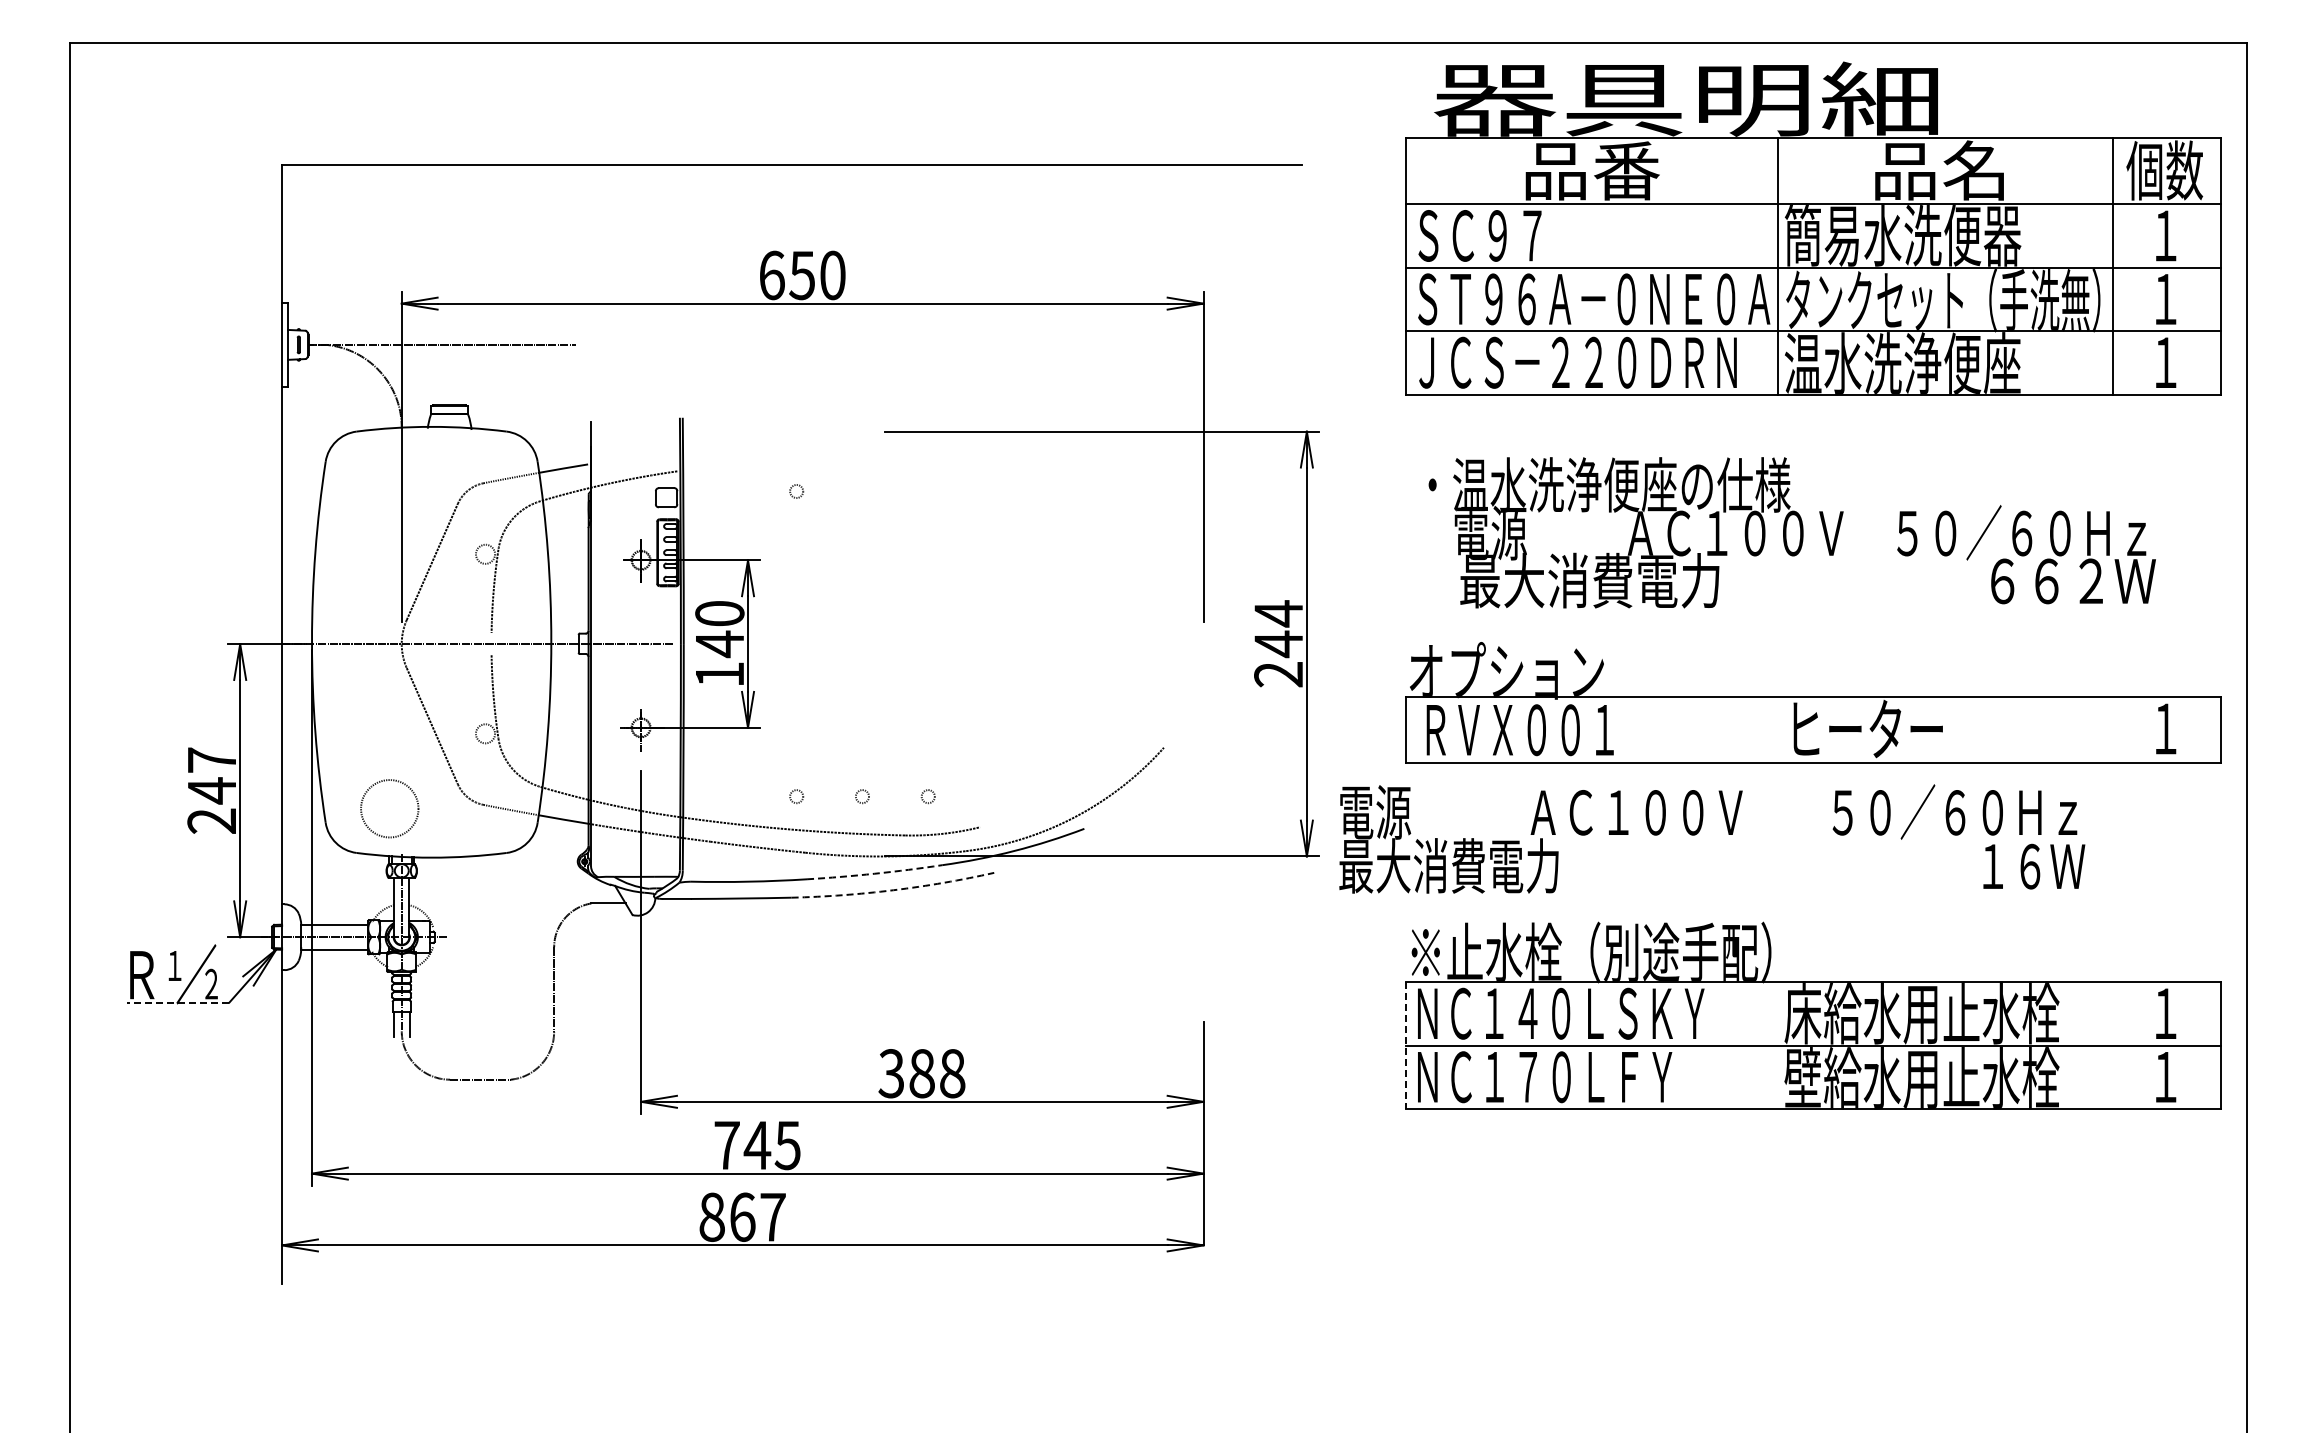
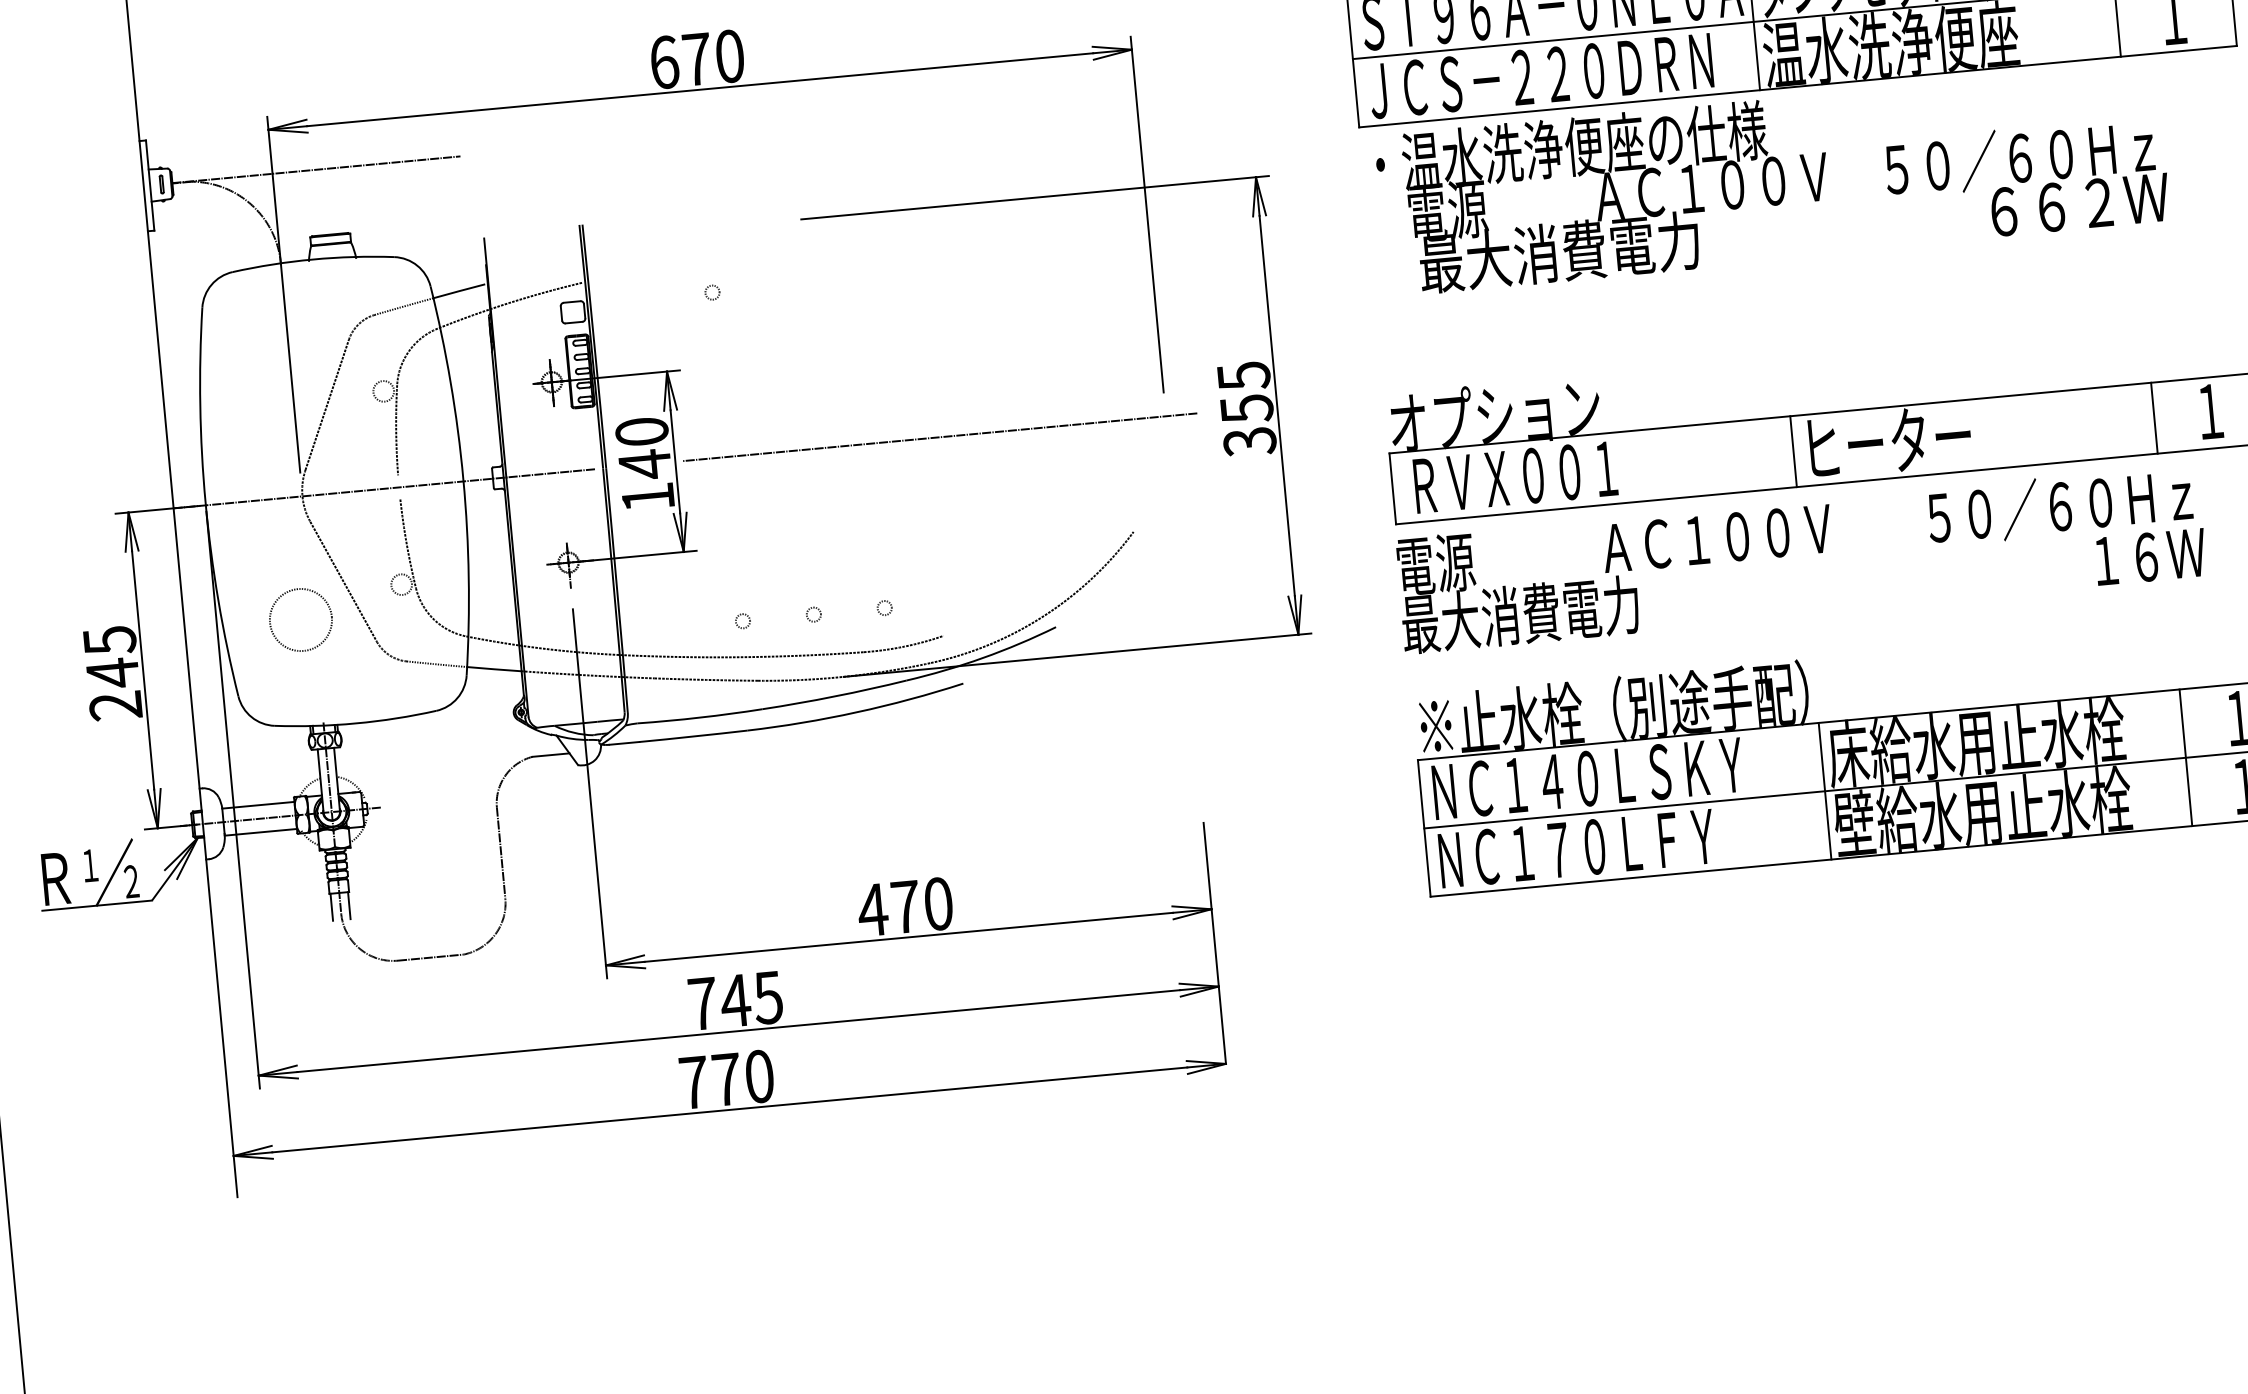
text: (802, 275) -> (697, 59), 650 -> 670
text: (1791, 532) -> (1771, 180), moved
text: (1278, 643) -> (1246, 408), 244 -> 355
line: (993, 644) -> (939, 437), added
line: (1778, 730) -> (1793, 451), added
line: (2113, 730) -> (2154, 418), added
text: (212, 760) -> (110, 640), 247 -> 245
circle: (389, 808) -> (300, 619), moved
text: (1712, 838) -> (1801, 558), moved
arc: (874, 873) -> (834, 696), dashed -> solid
arc: (893, 890) -> (856, 712), dashed -> solid
line: (177, 1003) -> (96, 905), dashed -> solid
line: (1778, 1045) -> (1825, 791), added
line: (2113, 1045) -> (2185, 757), added
line: (1406, 1046) -> (1424, 829), dashed -> solid
text: (921, 1073) -> (905, 906), 388 -> 470
text: (742, 1216) -> (726, 1078), 867 -> 770

